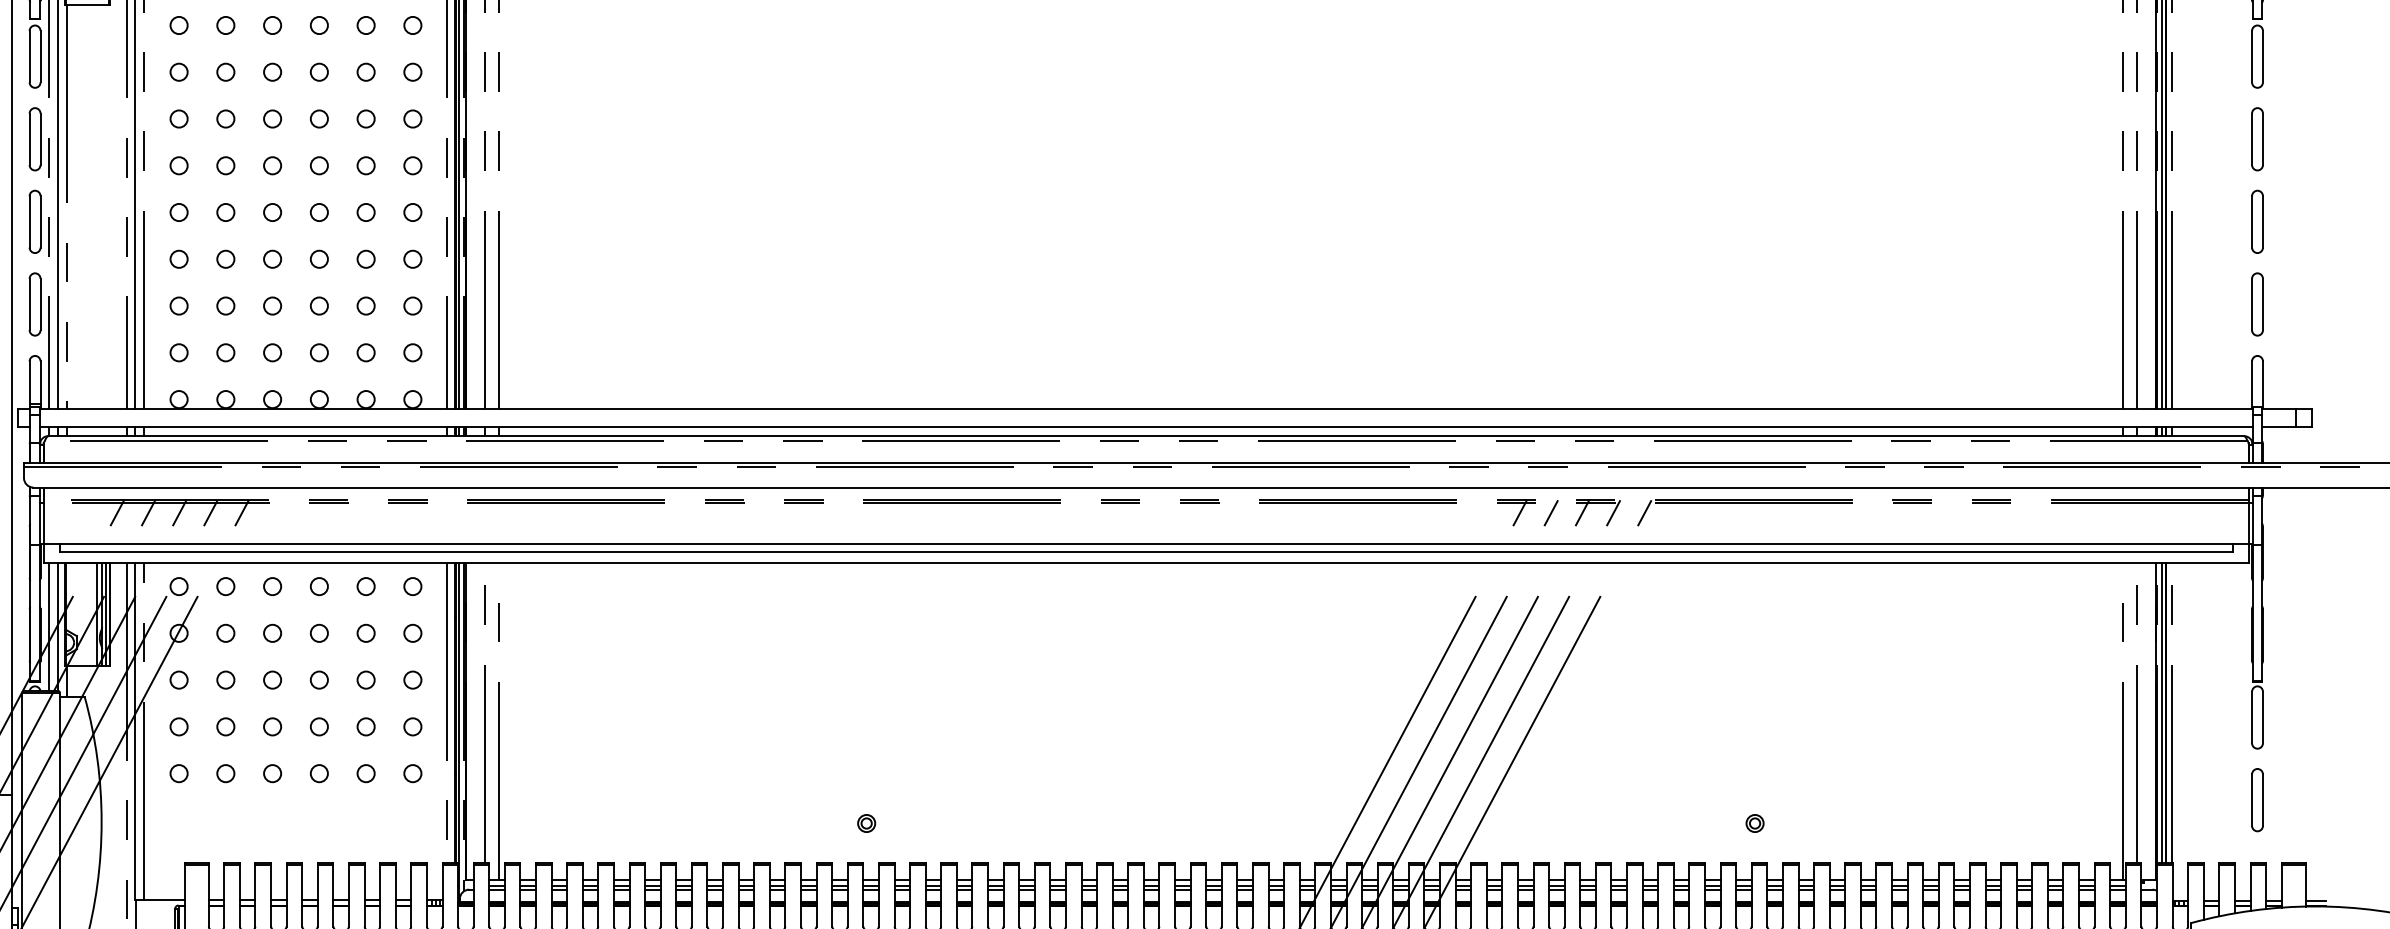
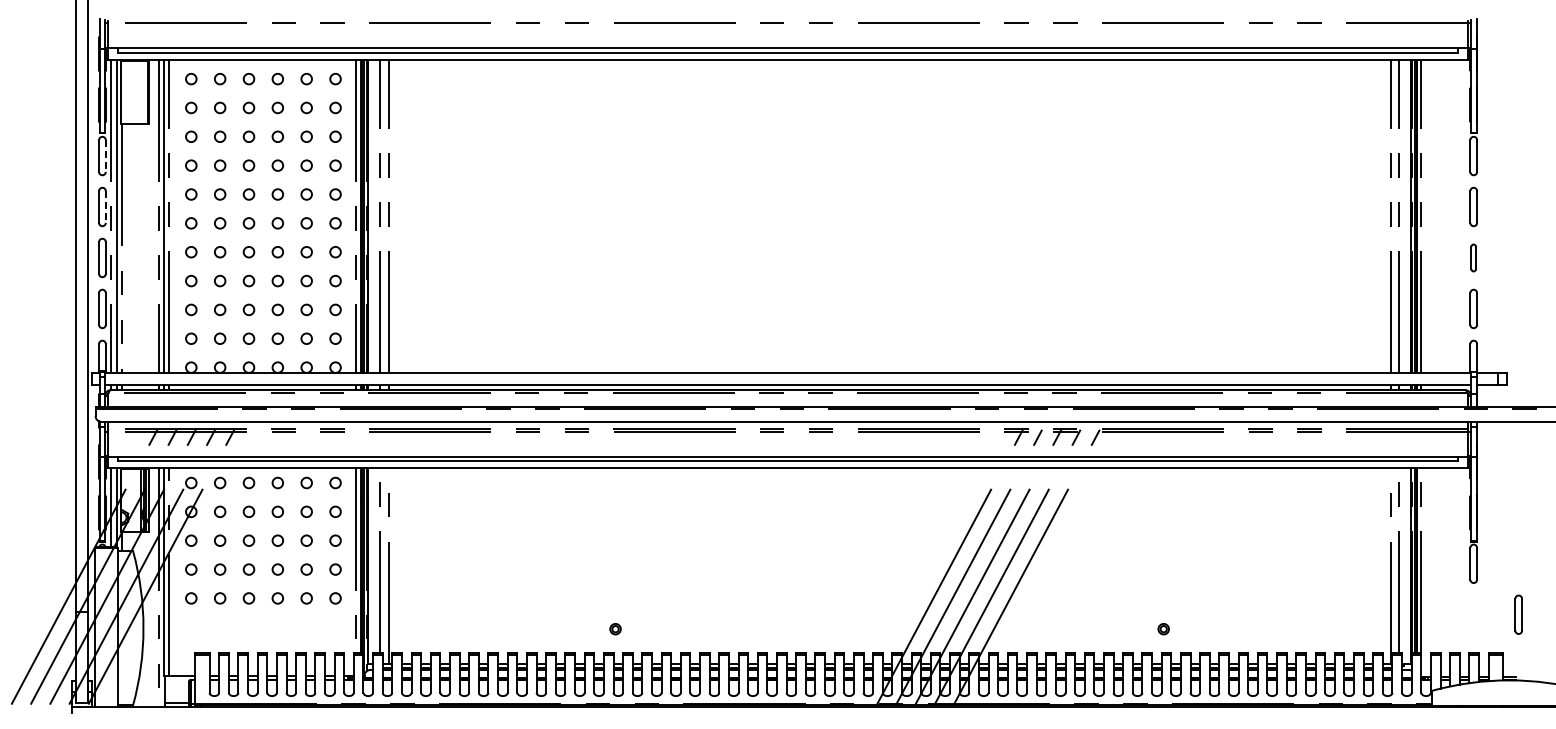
line: (40, 57) -> (105, 156), solid -> dashed
line: (40, 140) -> (105, 207), solid -> dashed
part: (2257, 221) -> (1473, 257), size x0.7
part: (2257, 799) -> (1518, 614), moved

